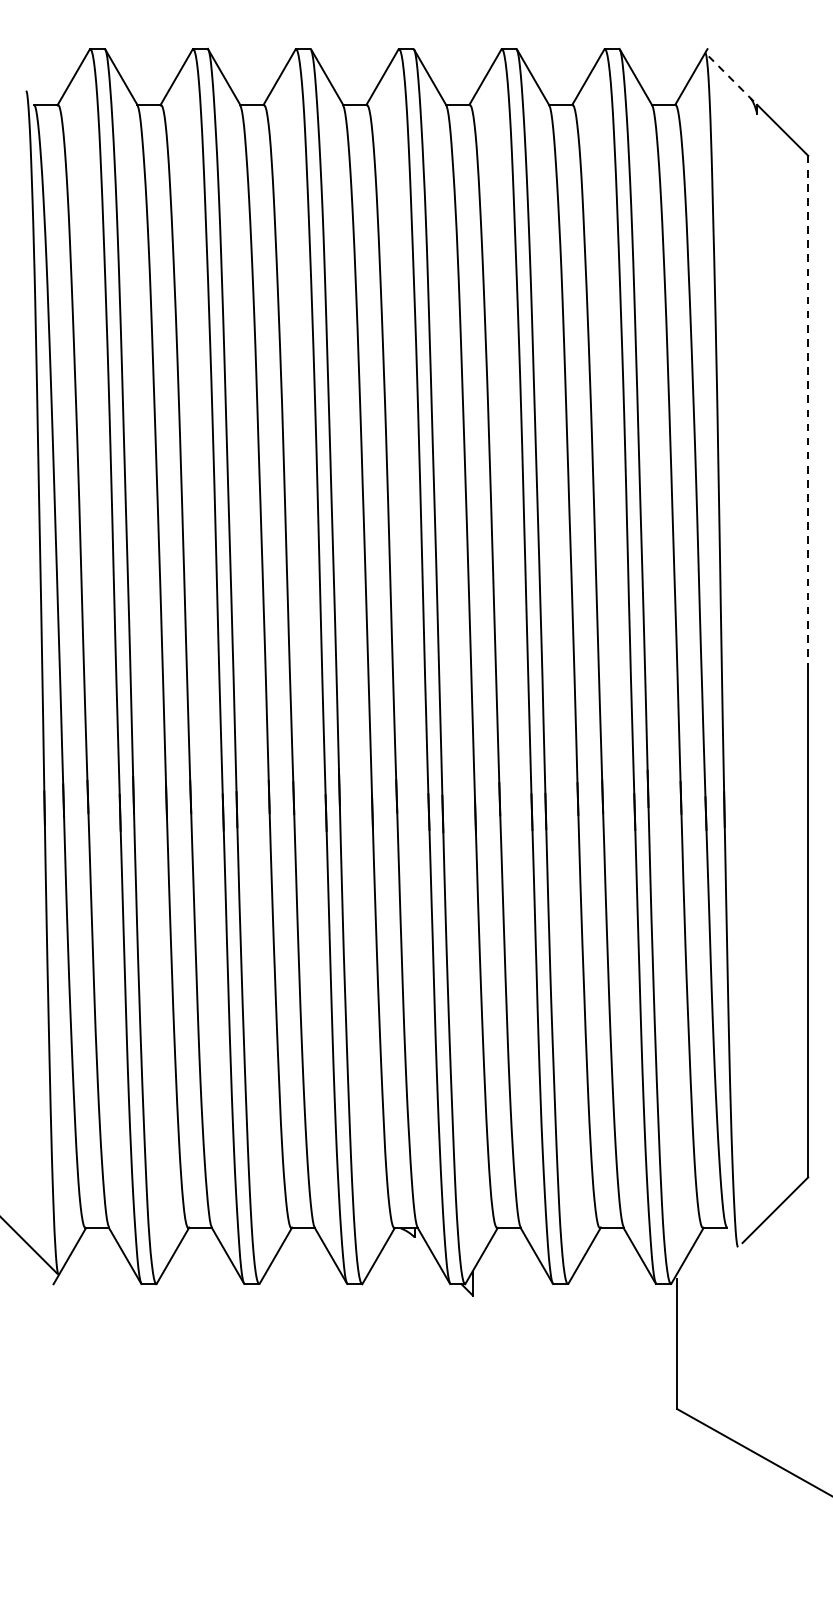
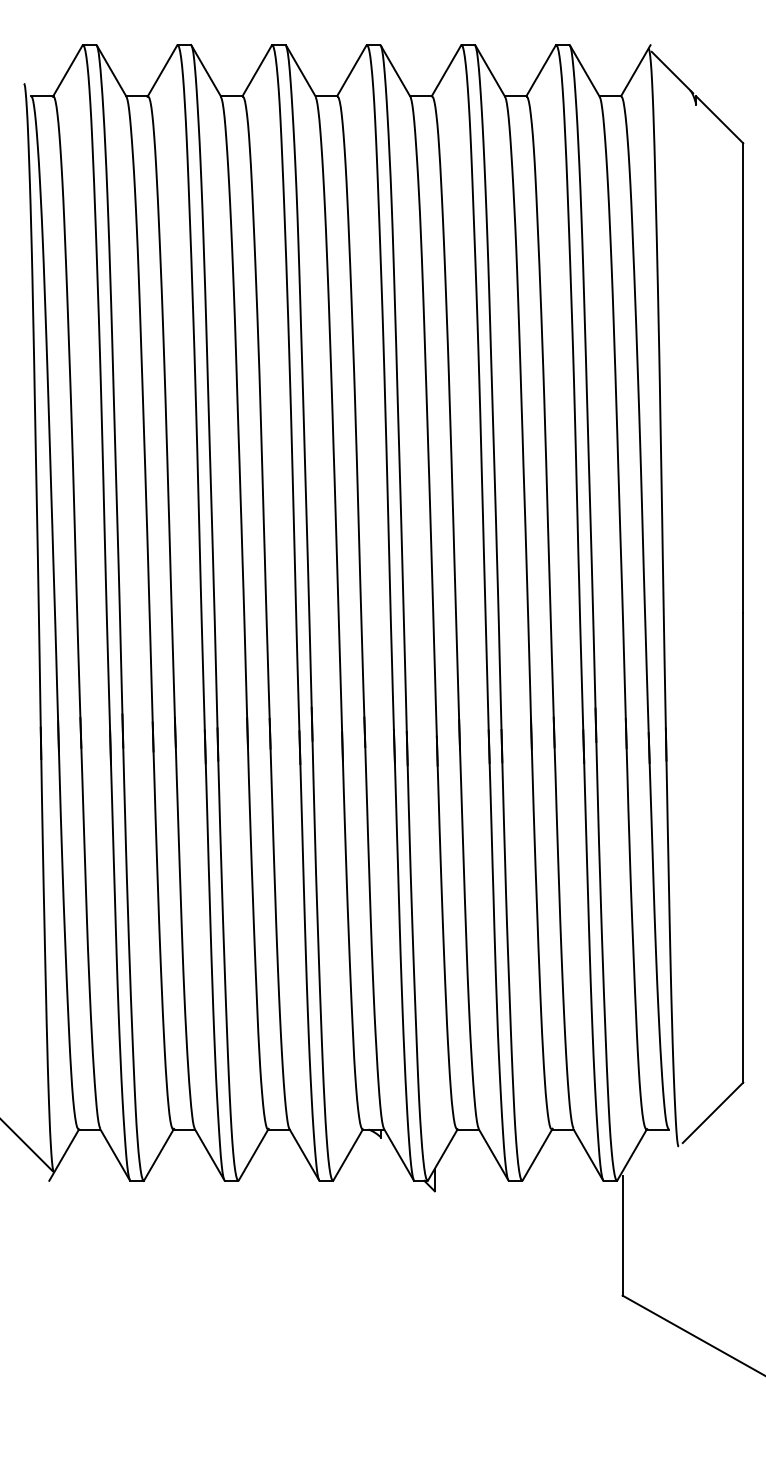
line: (731, 78) -> (672, 72), dashed -> solid
line: (808, 411) -> (743, 378), dashed -> solid

